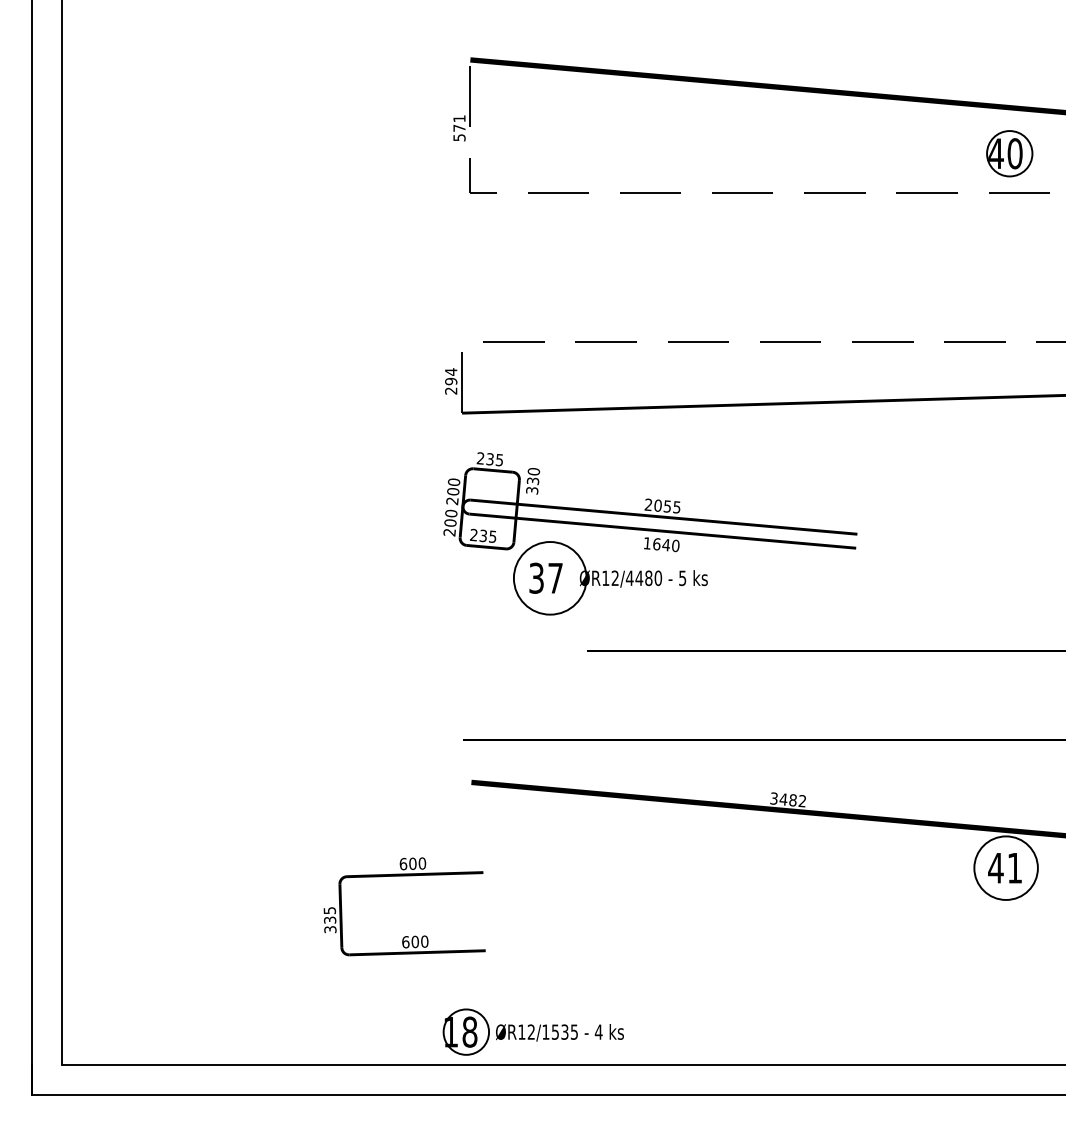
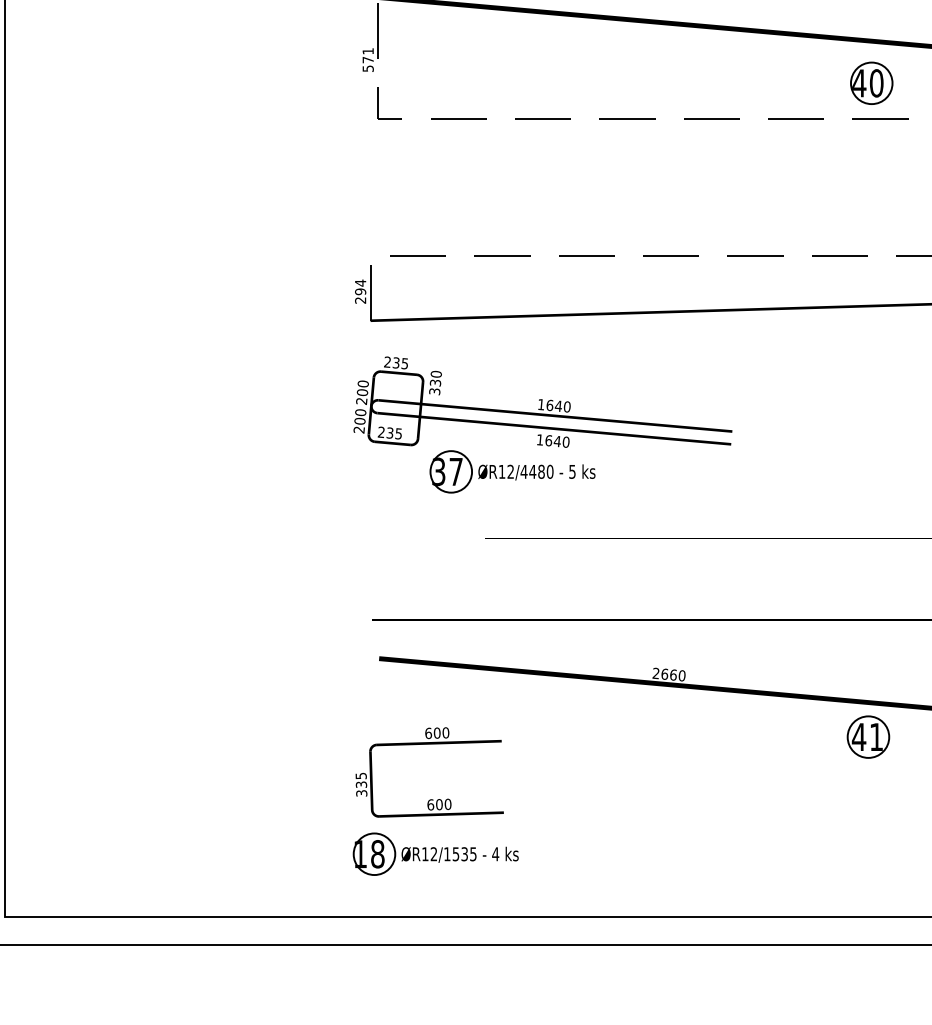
text: (662, 505) -> (553, 405), 2055 -> 1640
circle: (549, 578) -> (450, 472), size x0.62
text: (788, 800) -> (669, 675), 3482 -> 2660
circle: (1005, 867) -> (867, 736), size x0.71
text: (404, 906) -> (429, 772), moved
part: (532, 1031) -> (435, 853), moved

